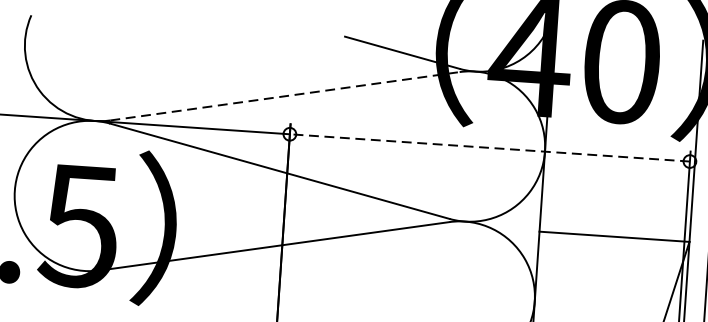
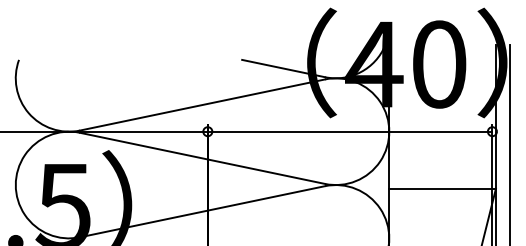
line: (286, 95) -> (203, 104), dashed -> solid
line: (489, 147) -> (349, 131), dashed -> solid

